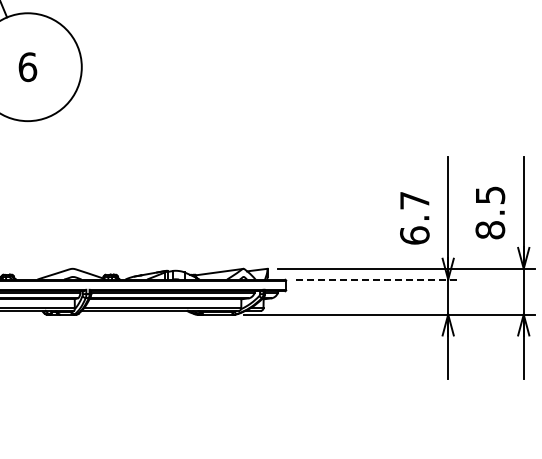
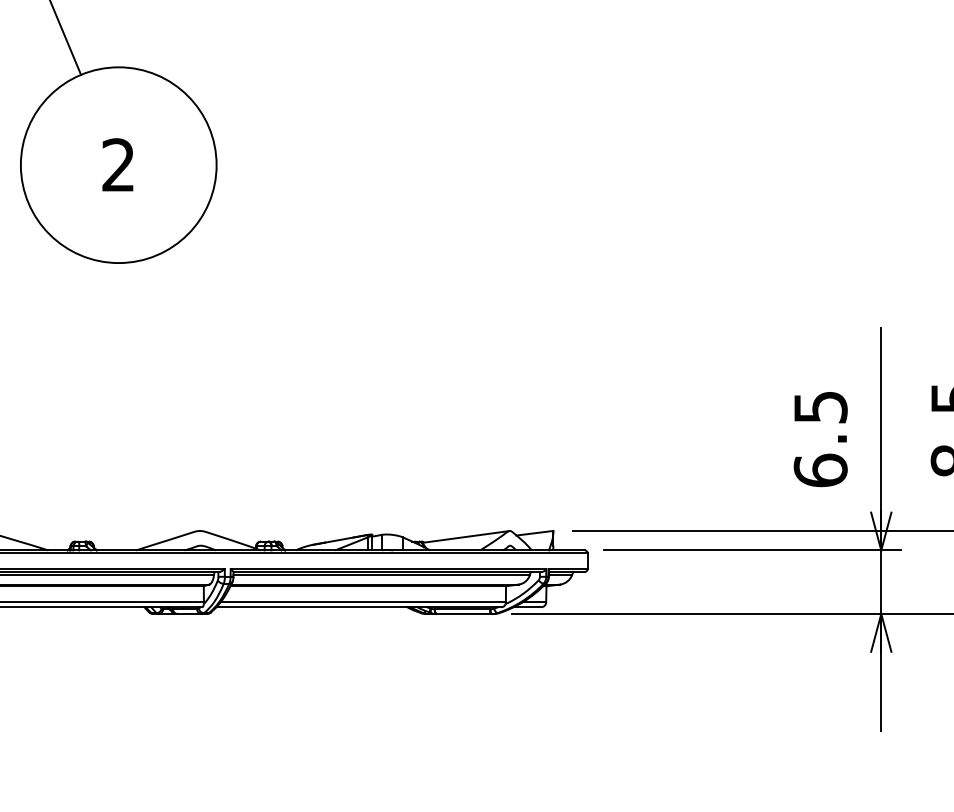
text: (27, 67) -> (118, 165), 6 -> 2
text: (414, 200) -> (820, 406), 6.7 -> 6.5
line: (377, 279) -> (752, 550), dashed -> solid

